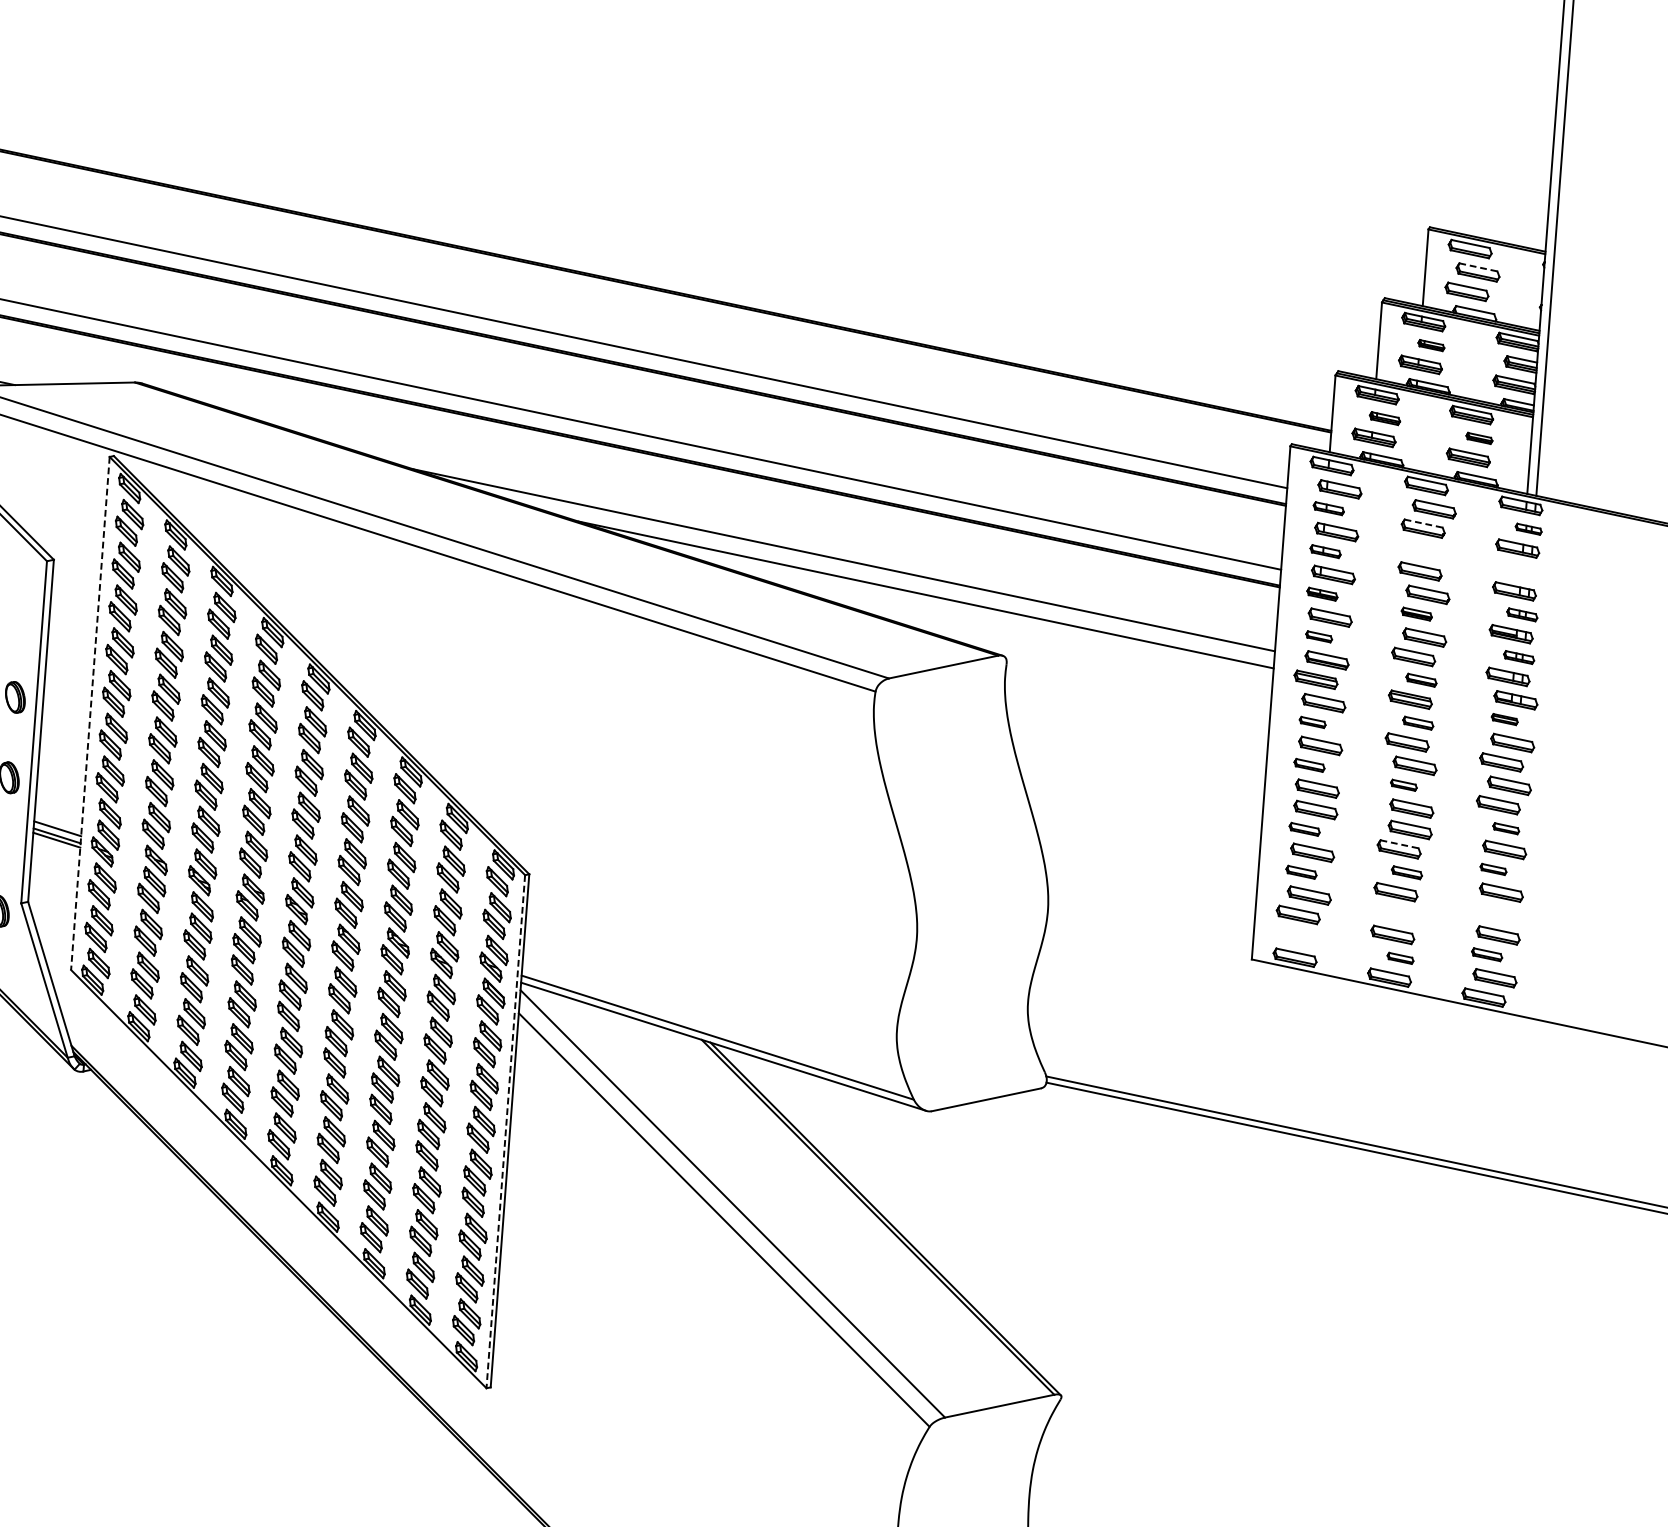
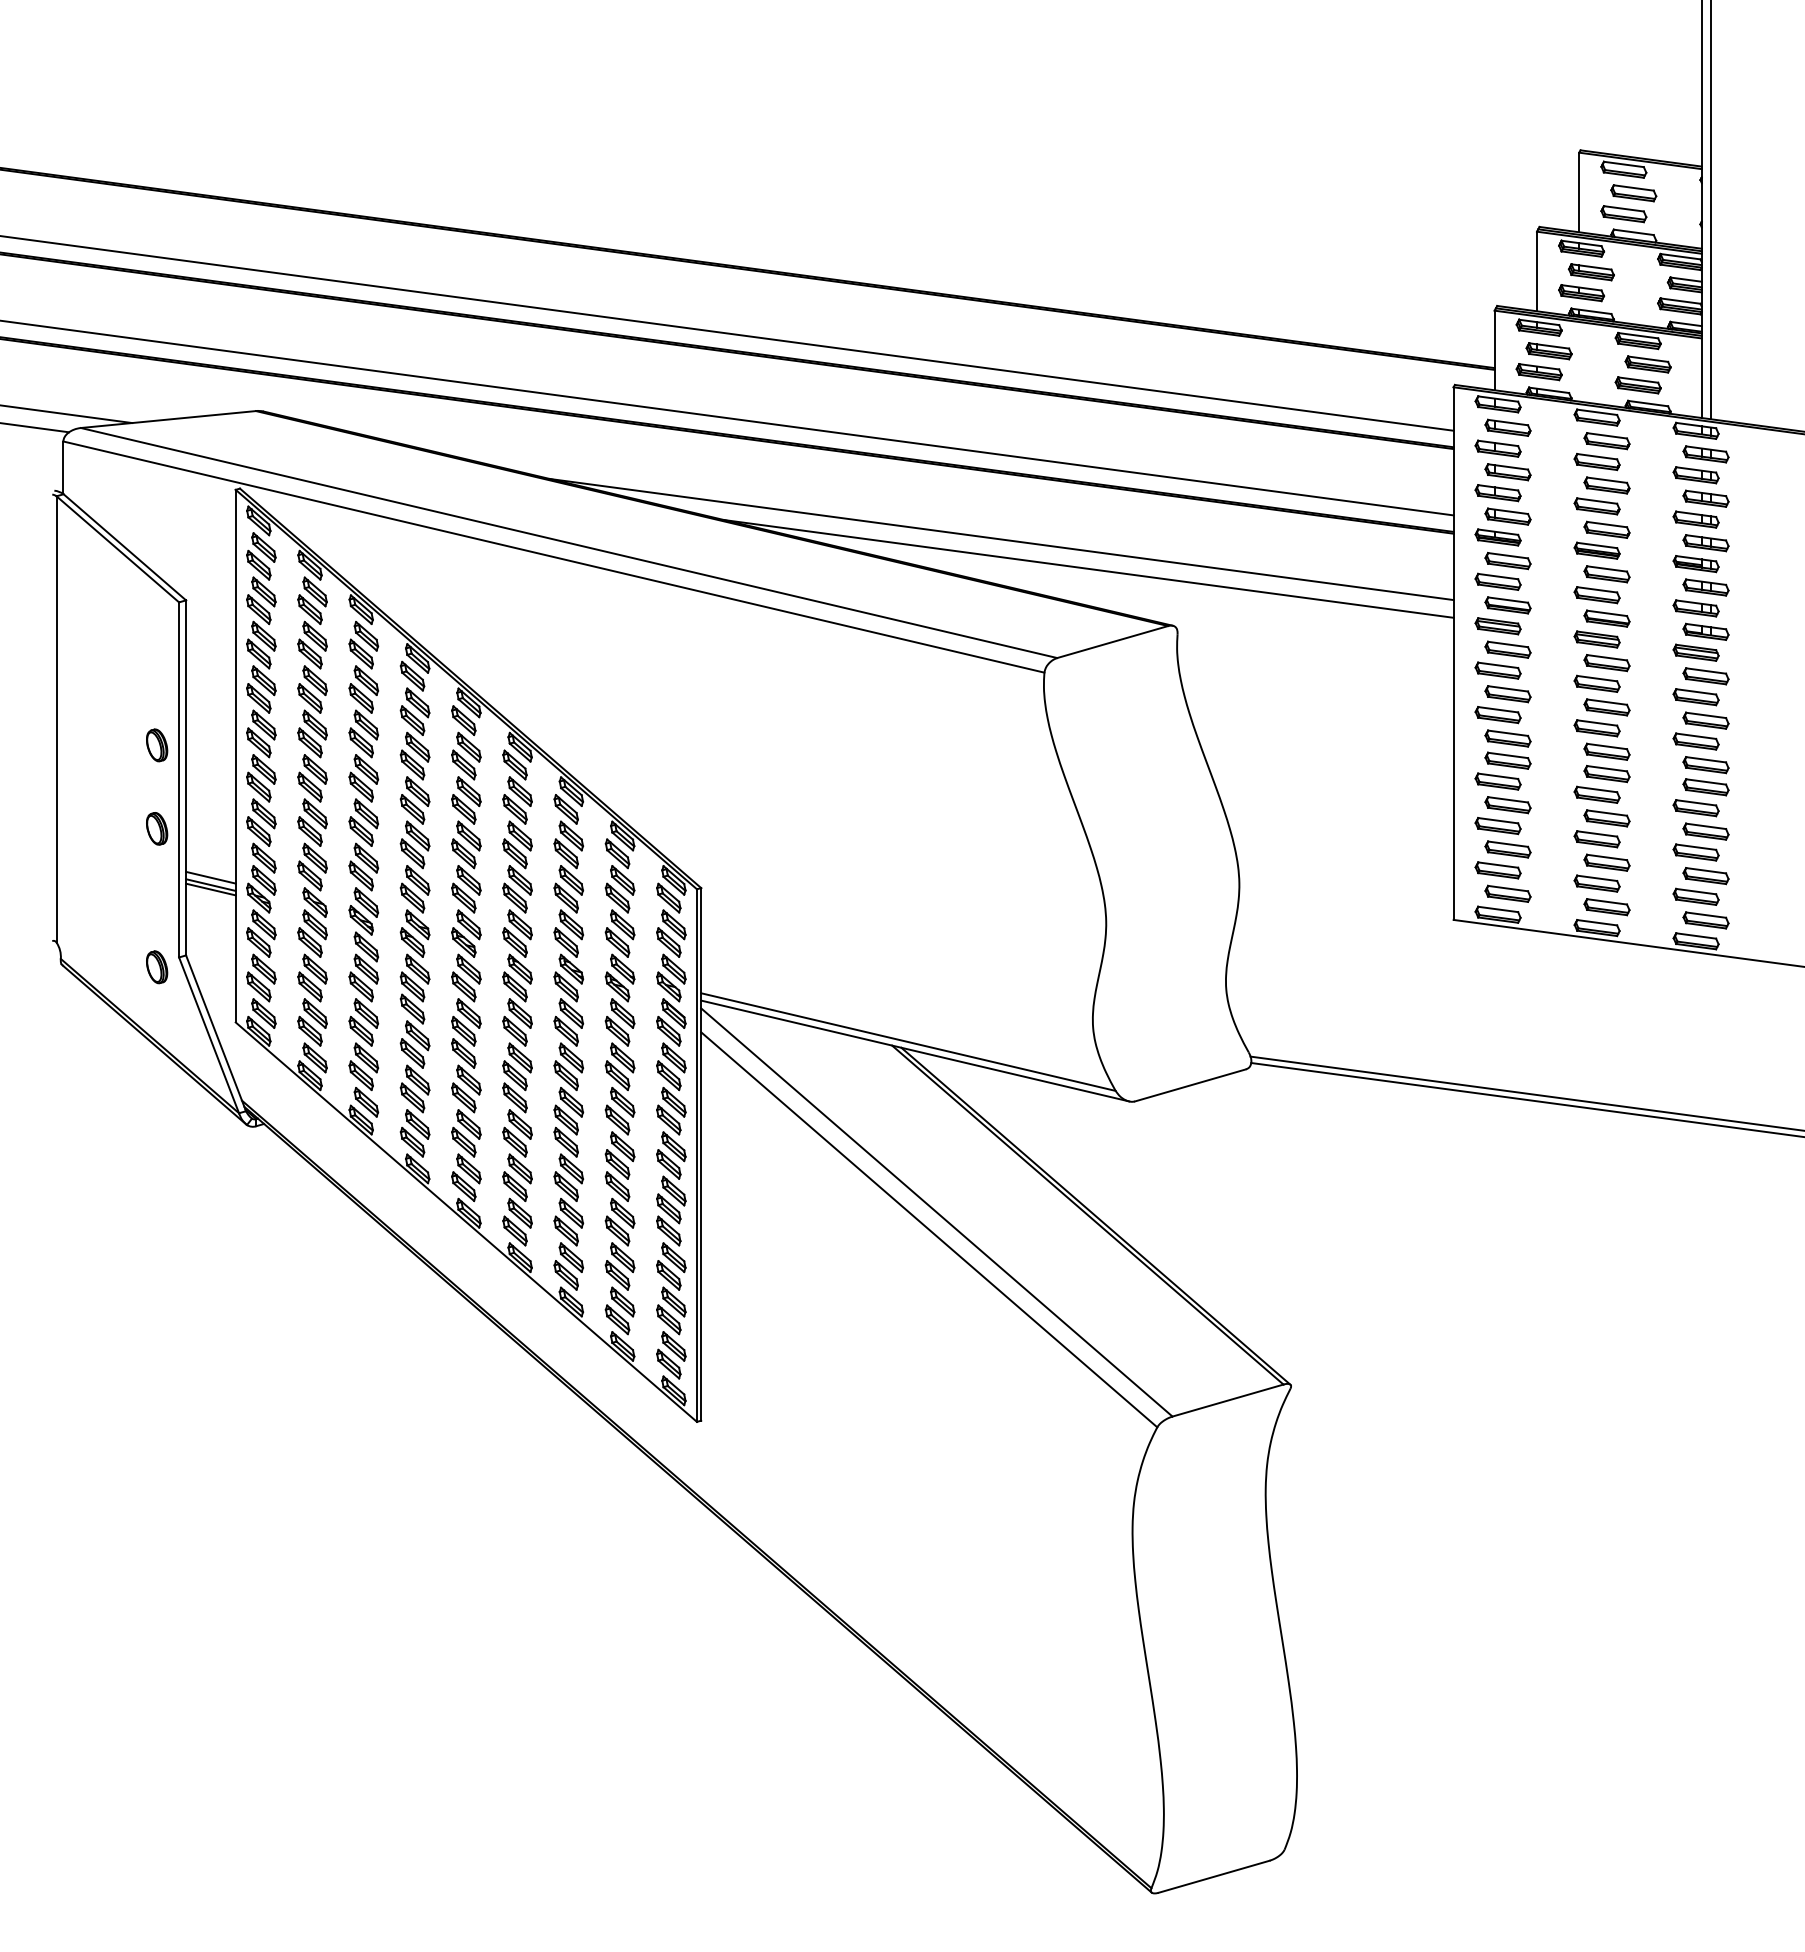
line: (1479, 267) -> (1634, 188), dashed -> solid
part: (1430, 345) -> (1590, 272), size x1.67
part: (1384, 418) -> (1548, 351), size x1.43
part: (1478, 438) -> (1647, 364), size x1.67
part: (1328, 508) -> (1497, 448), size x1.43
line: (1424, 523) -> (1597, 456), dashed -> solid
part: (1528, 529) -> (1705, 454), size x1.67
part: (1324, 551) -> (1497, 493), size x1.43
part: (1430, 552) -> (1606, 485), added
part: (1525, 571) -> (1705, 498), added
part: (1321, 594) -> (1497, 537), size x1.43
part: (1416, 613) -> (1596, 550), size x1.43
part: (1521, 615) -> (1705, 543), size x1.43
part: (1318, 636) -> (1497, 581), size x1.67
part: (1518, 657) -> (1705, 587), size x1.43
part: (1420, 680) -> (1606, 618), size x1.43
line: (90, 713) -> (235, 756), dashed -> solid
part: (1504, 719) -> (1695, 652), size x1.67
part: (1312, 722) -> (1497, 670), size x1.67
part: (1417, 723) -> (1606, 663), size x1.43
part: (1308, 765) -> (1497, 715), size x1.43
part: (1403, 785) -> (1596, 728), size x1.67
part: (1505, 828) -> (1705, 765), size x1.67
part: (1304, 829) -> (1497, 781), size x1.43
line: (1399, 844) -> (1597, 789), dashed -> solid
part: (1492, 869) -> (1695, 808), size x1.67
part: (1300, 872) -> (1497, 826), size x1.43
part: (1406, 872) -> (1606, 818), size x1.43
part: (1489, 912) -> (1695, 852), added
part: (1403, 915) -> (1606, 862), added
part: (1305, 937) -> (1507, 893), added
part: (1486, 954) -> (1695, 896), size x1.43
part: (1400, 958) -> (1606, 907), size x1.67
line: (505, 1132) -> (696, 1156), dashed -> solid

